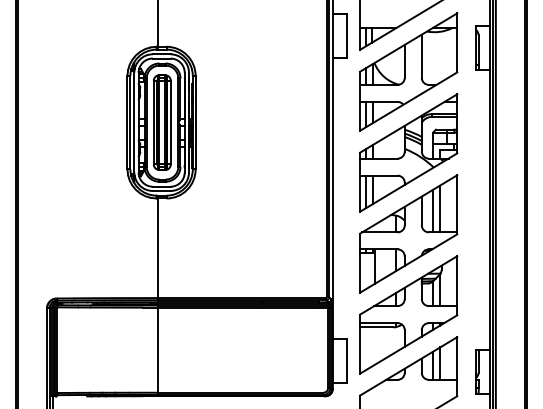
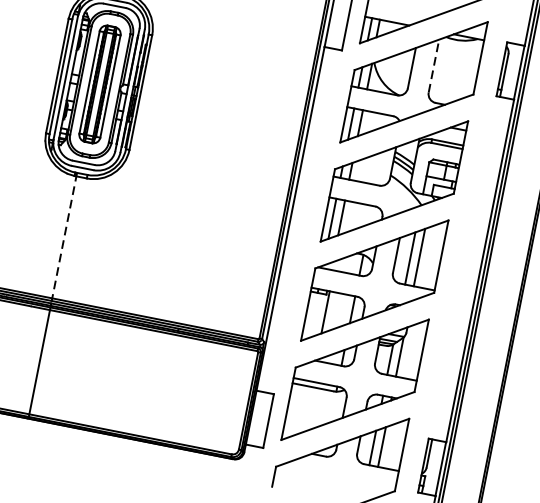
line: (421, 56) -> (433, 66), solid -> dashed
line: (158, 248) -> (64, 237), solid -> dashed

